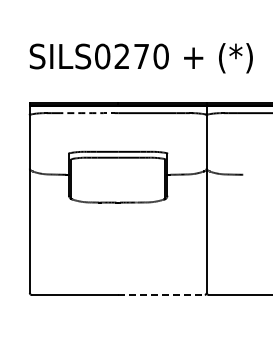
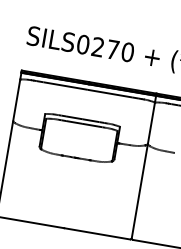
arc: (89, 113) -> (65, 86), dashed -> solid
line: (162, 294) -> (97, 233), dashed -> solid

